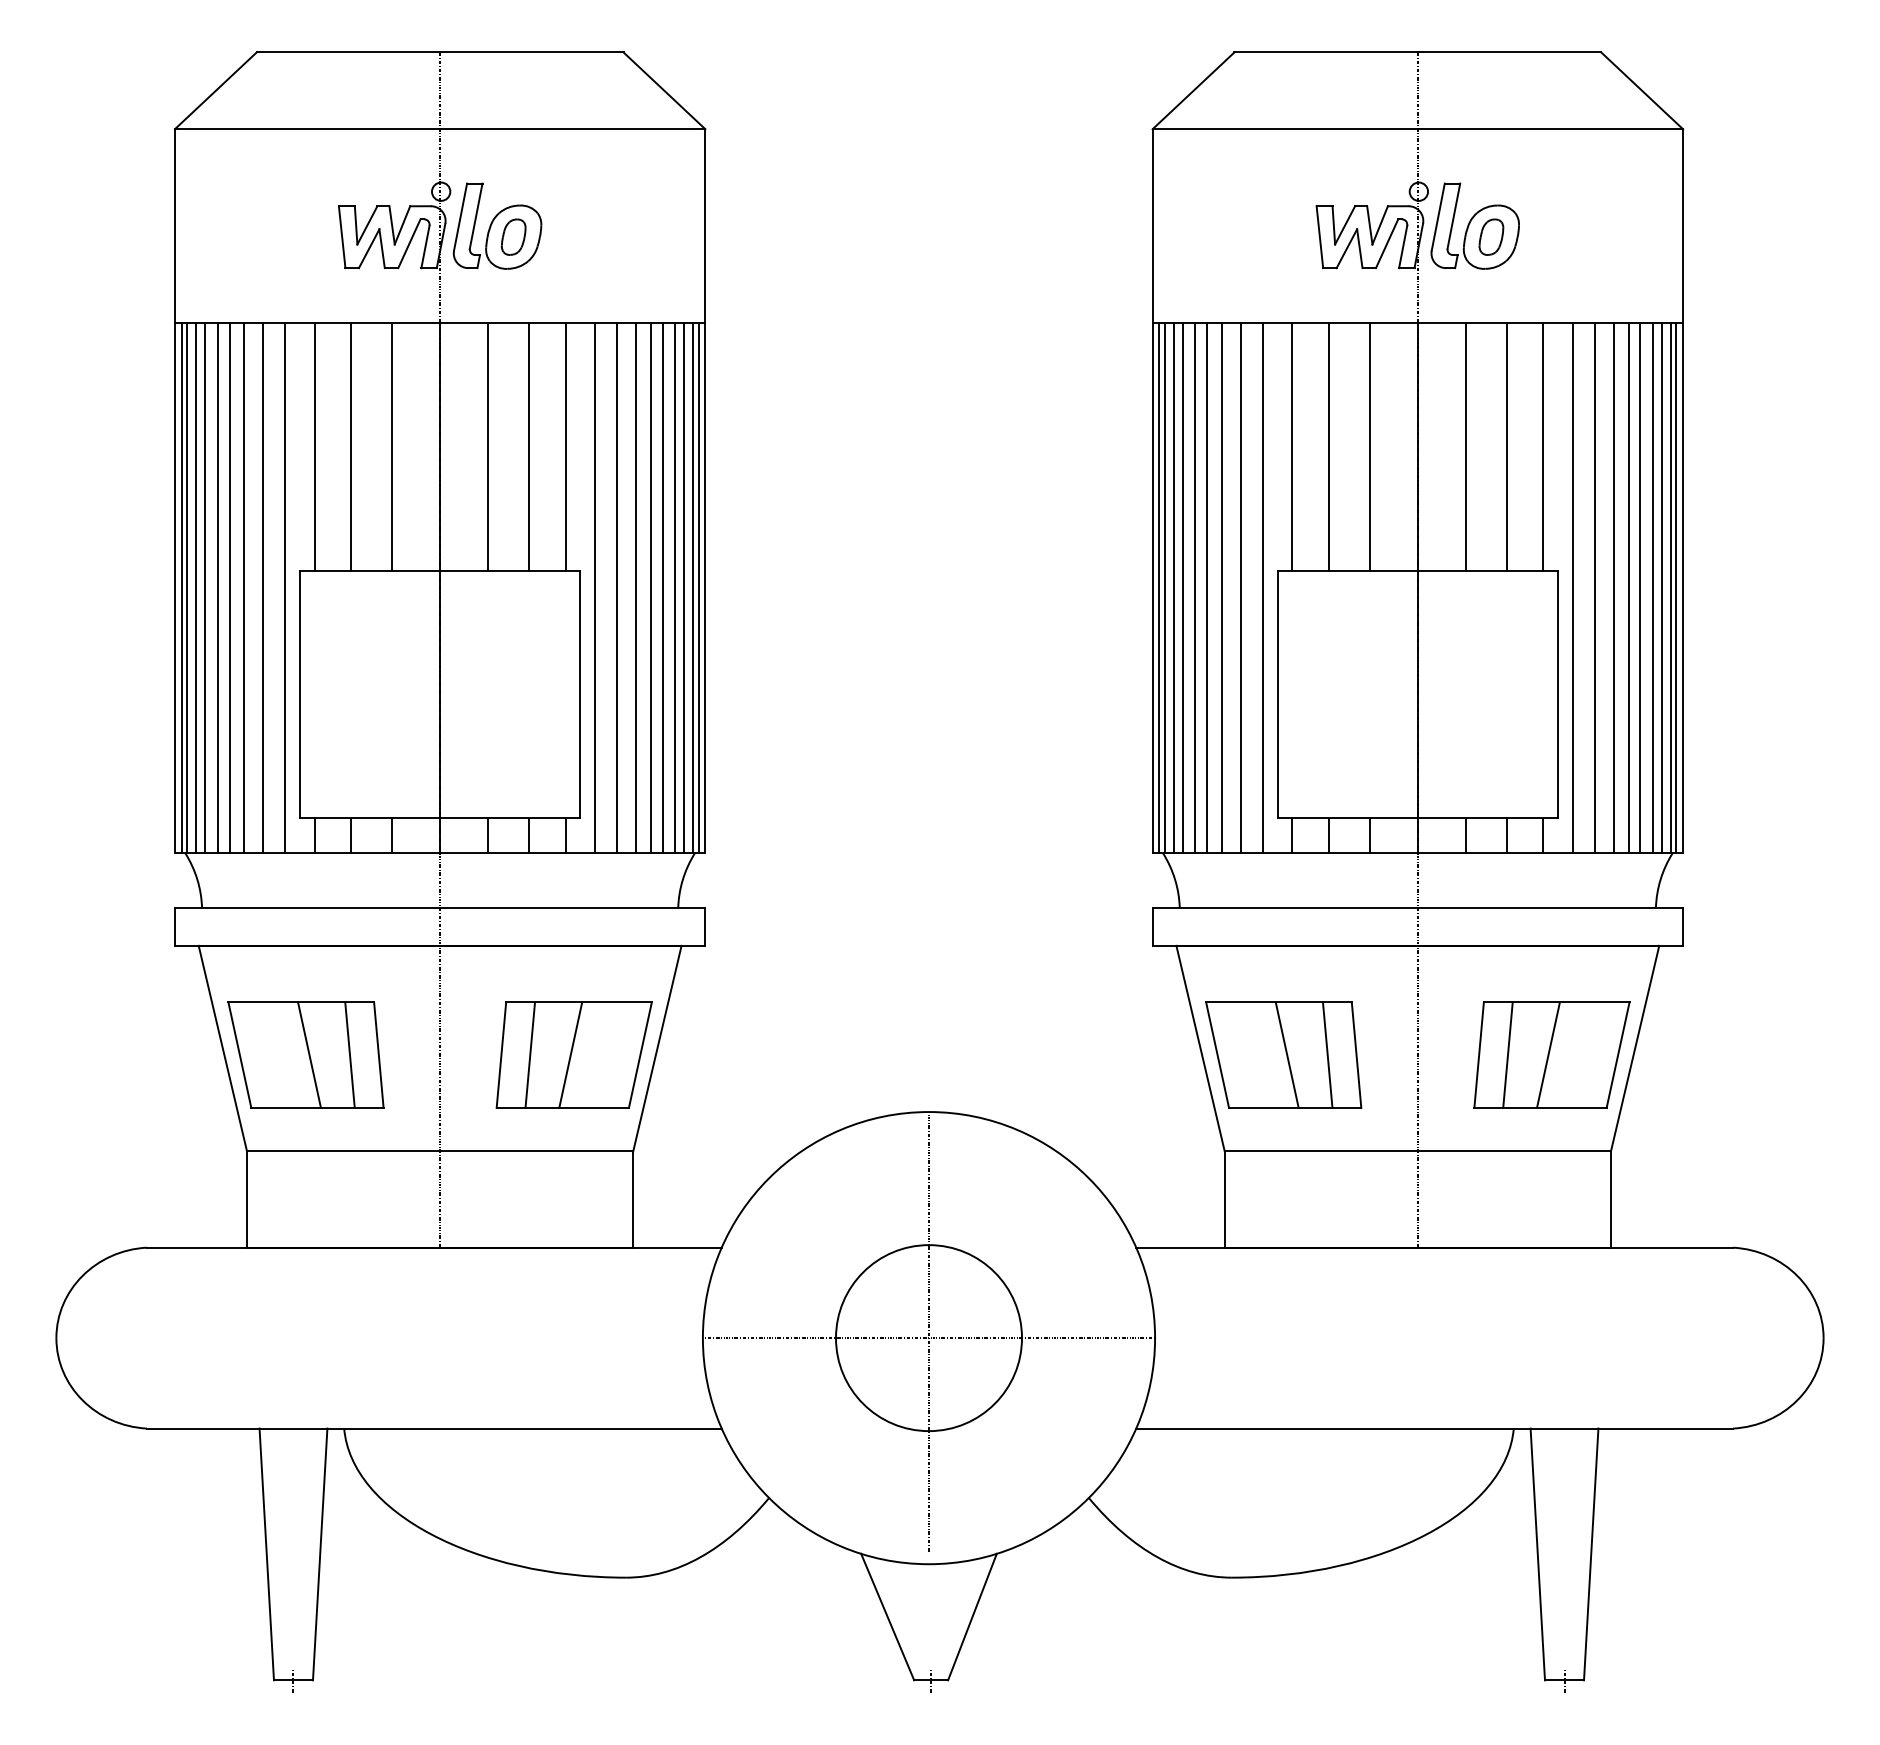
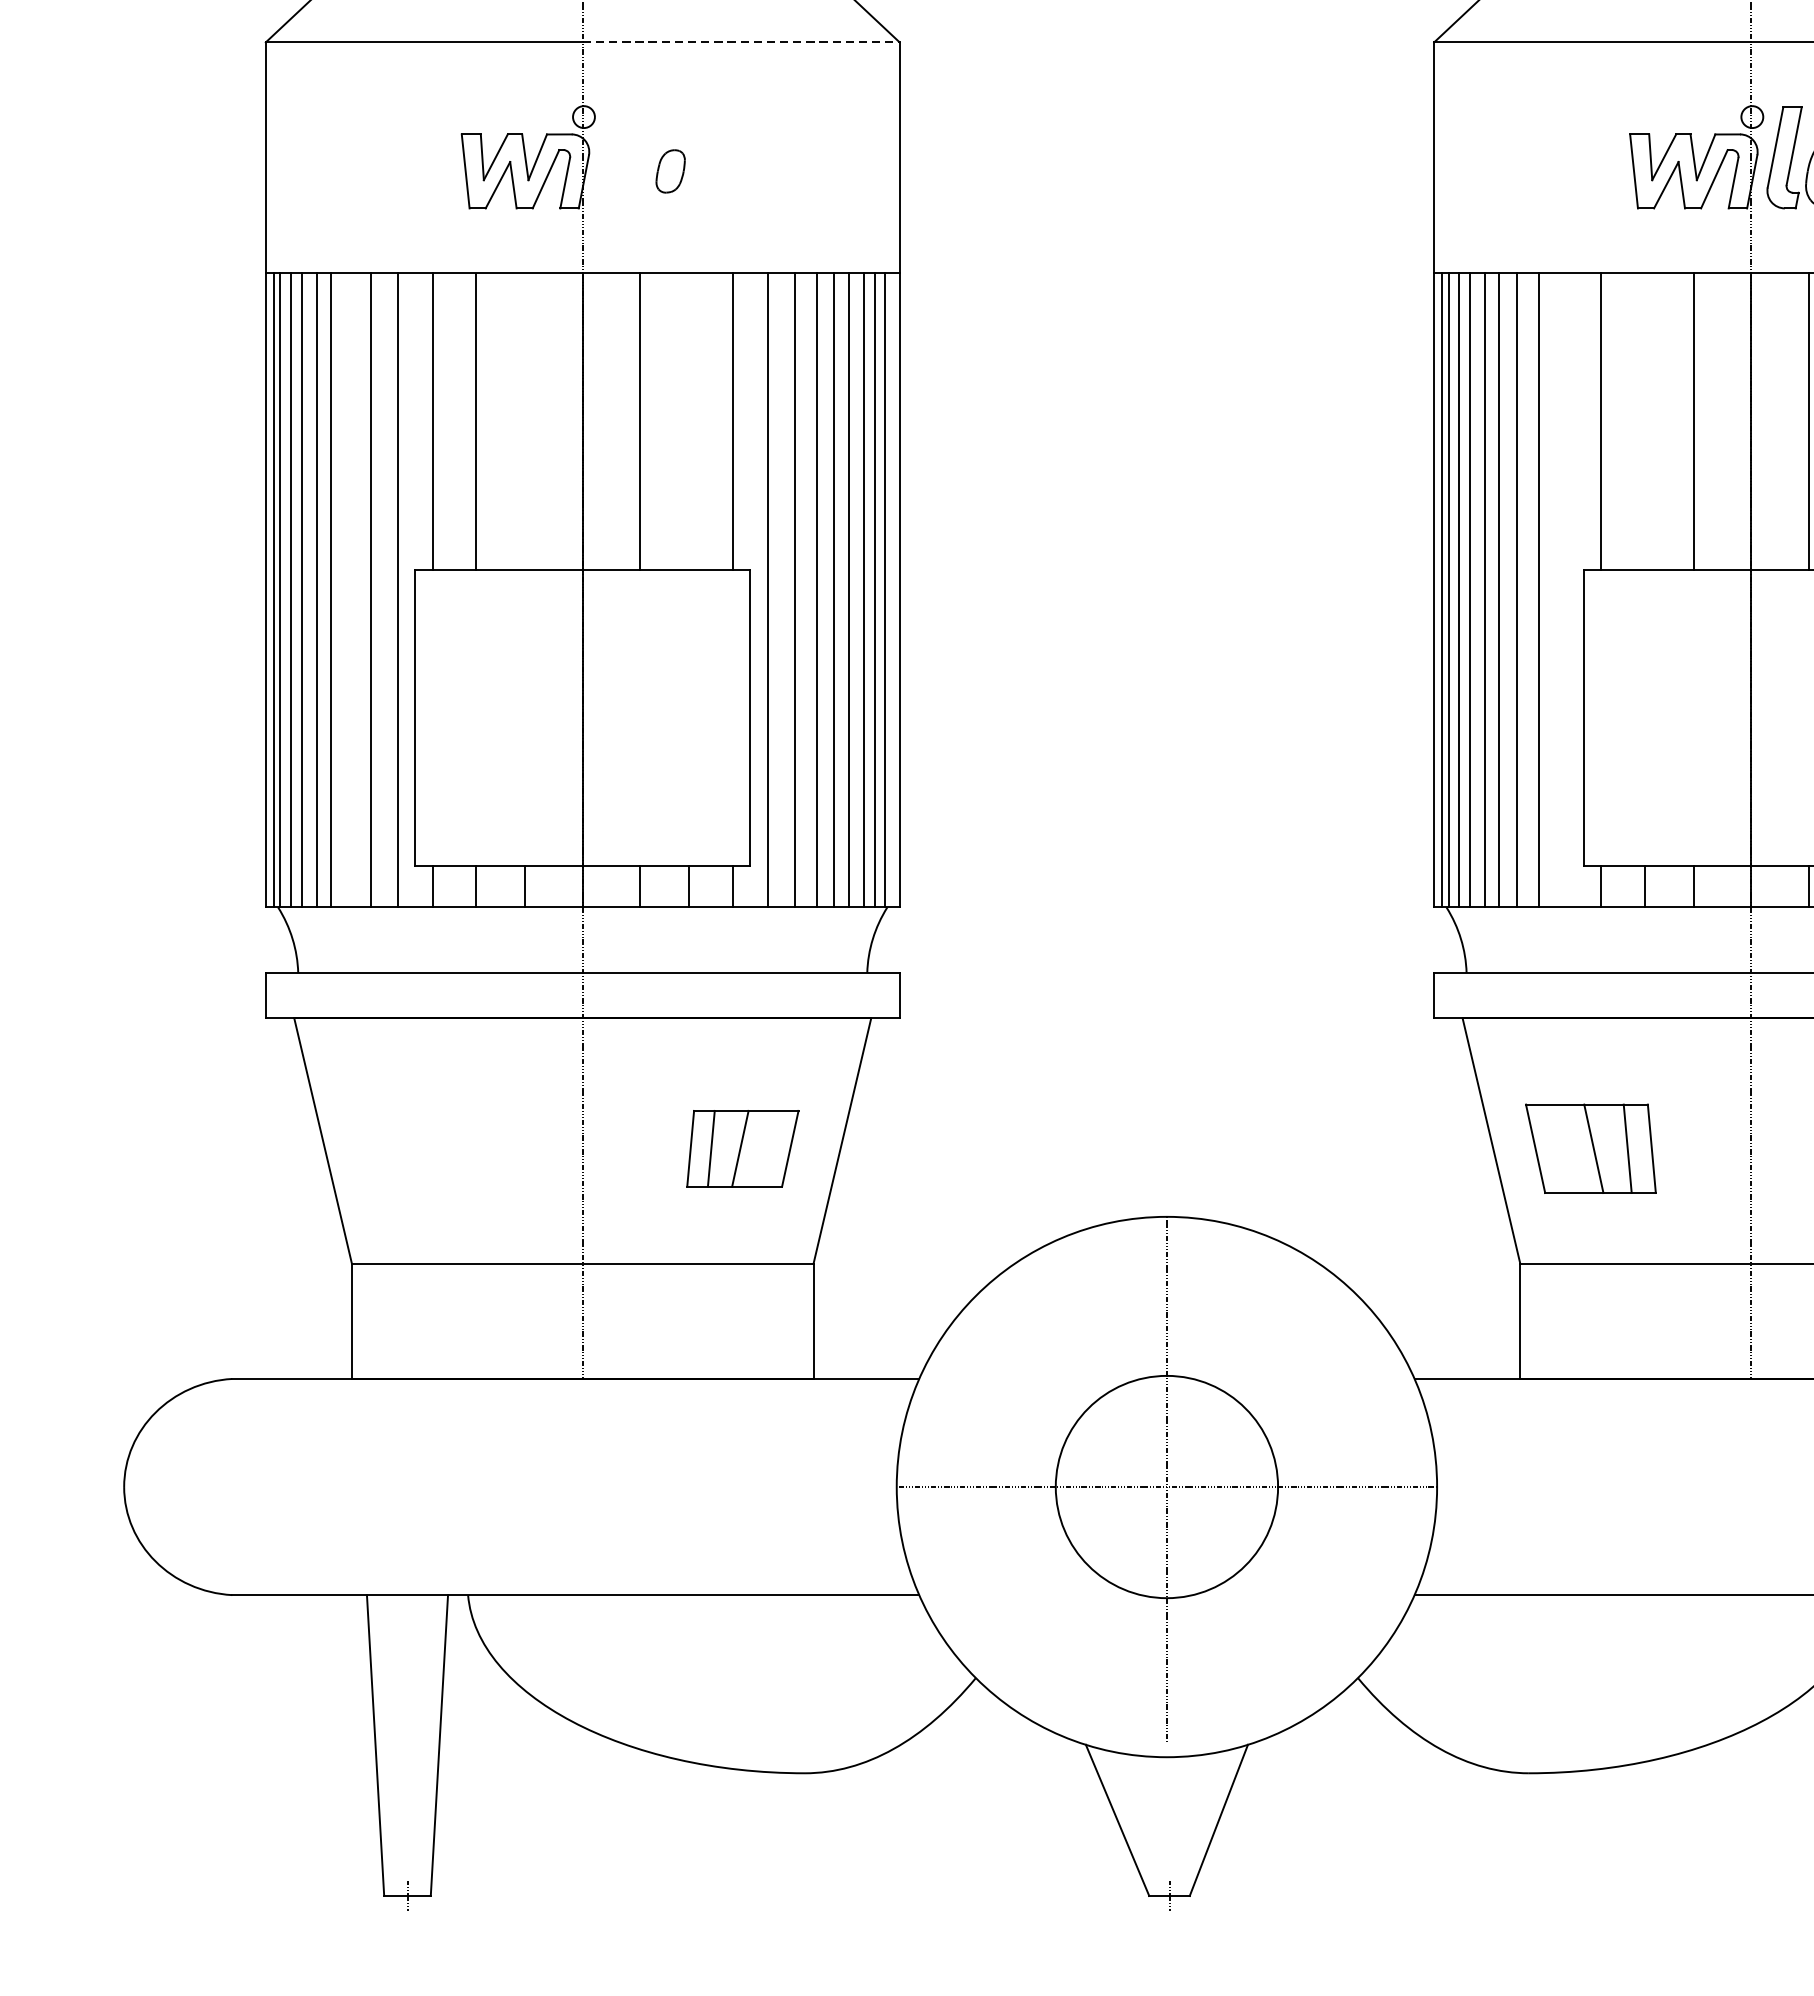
line: (572, 129) -> (740, 42), solid -> dashed
part: (497, 225) -> (651, 157), removed
line: (392, 446) -> (525, 421), removed
line: (529, 447) -> (689, 422), removed
line: (1328, 447) -> (1644, 422), removed
line: (244, 587) -> (348, 590), removed
line: (698, 587) -> (891, 590), removed
line: (1263, 587) -> (1566, 590), removed
part: (305, 1054) -> (421, 1148), removed
part: (573, 1054) -> (742, 1148), size x0.6
part: (1283, 1054) -> (1590, 1148), size x0.7

